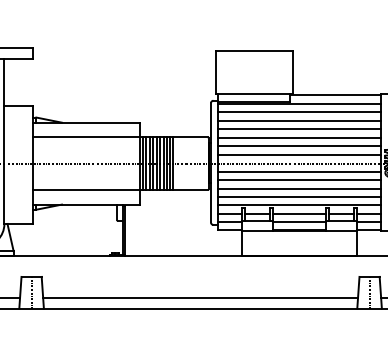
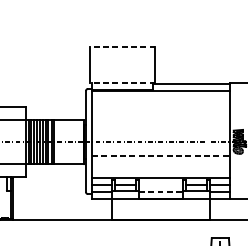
line: (254, 50) -> (122, 46), solid -> dashed
line: (254, 94) -> (122, 83), solid -> dashed
line: (299, 112) -> (160, 98), removed
line: (299, 120) -> (160, 105), removed
line: (299, 129) -> (160, 113), removed
line: (299, 137) -> (160, 120), removed
line: (299, 146) -> (160, 127), removed
line: (299, 155) -> (160, 135), removed
line: (299, 171) -> (160, 148), removed
line: (300, 180) -> (161, 156), solid -> dashed
line: (299, 188) -> (160, 163), removed
line: (299, 197) -> (160, 170), removed
line: (299, 213) -> (160, 184), removed
line: (300, 222) -> (161, 192), solid -> dashed

